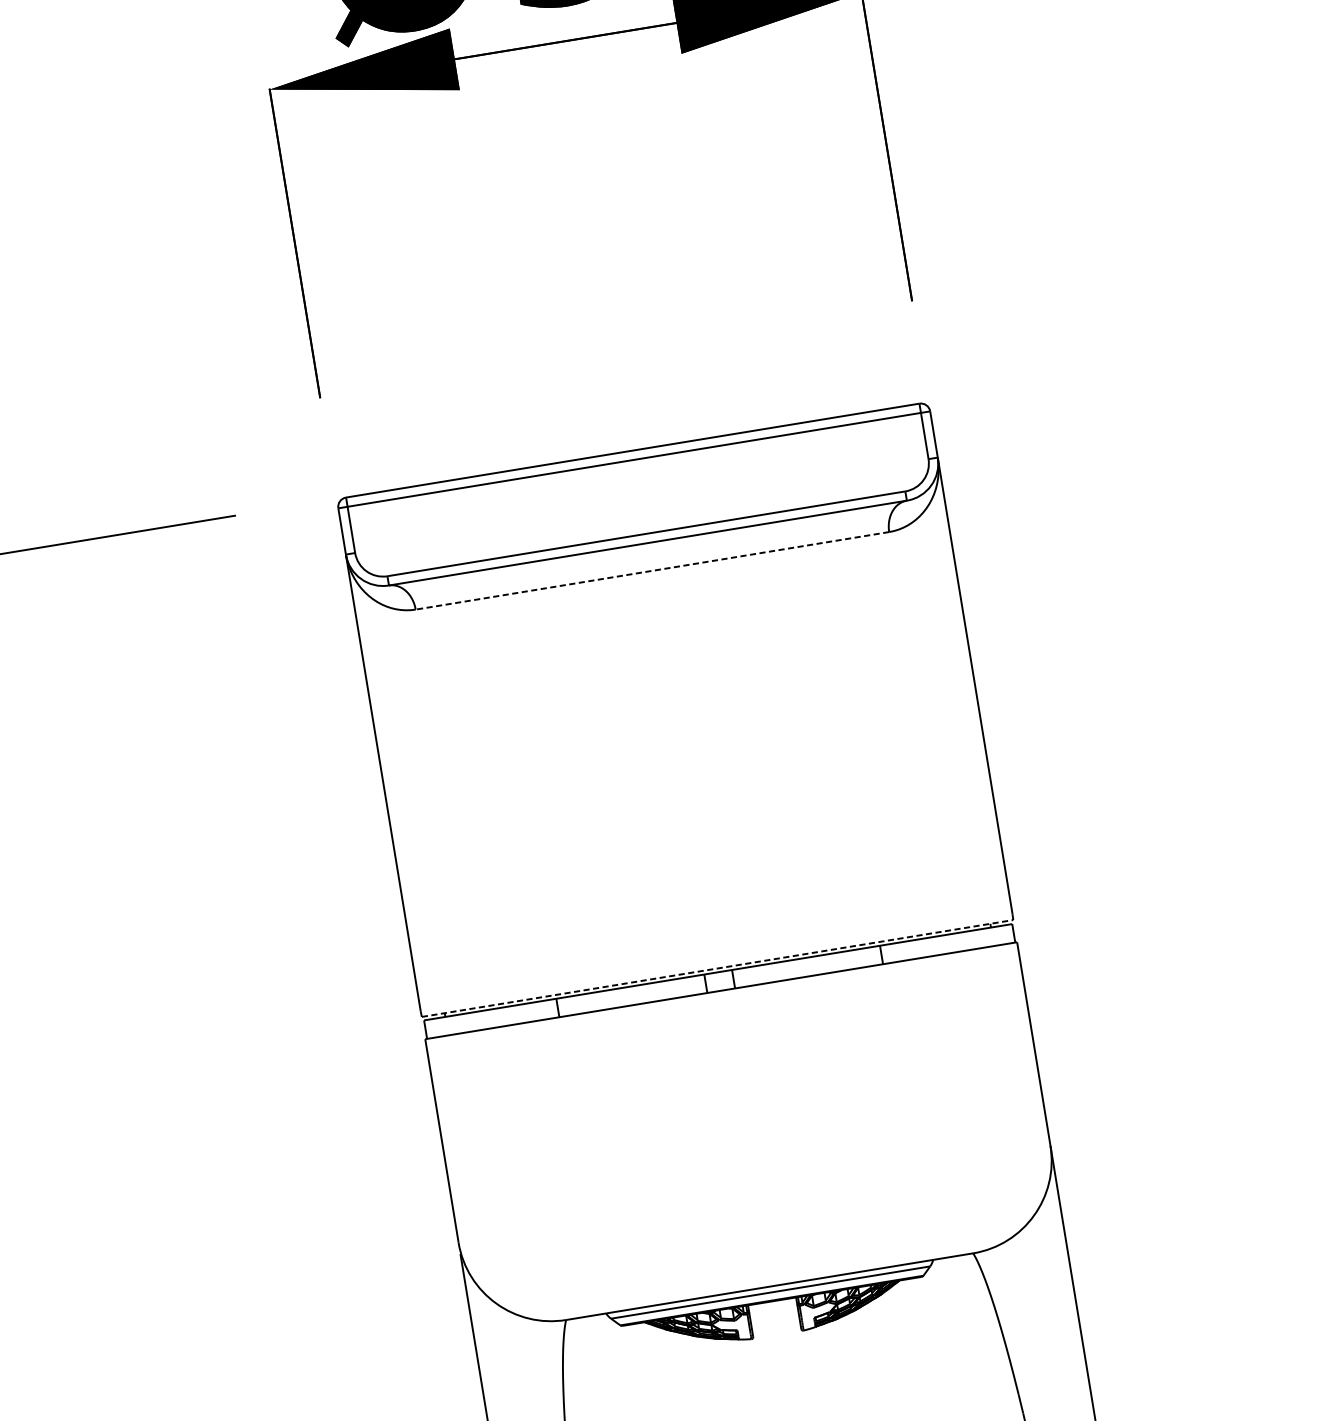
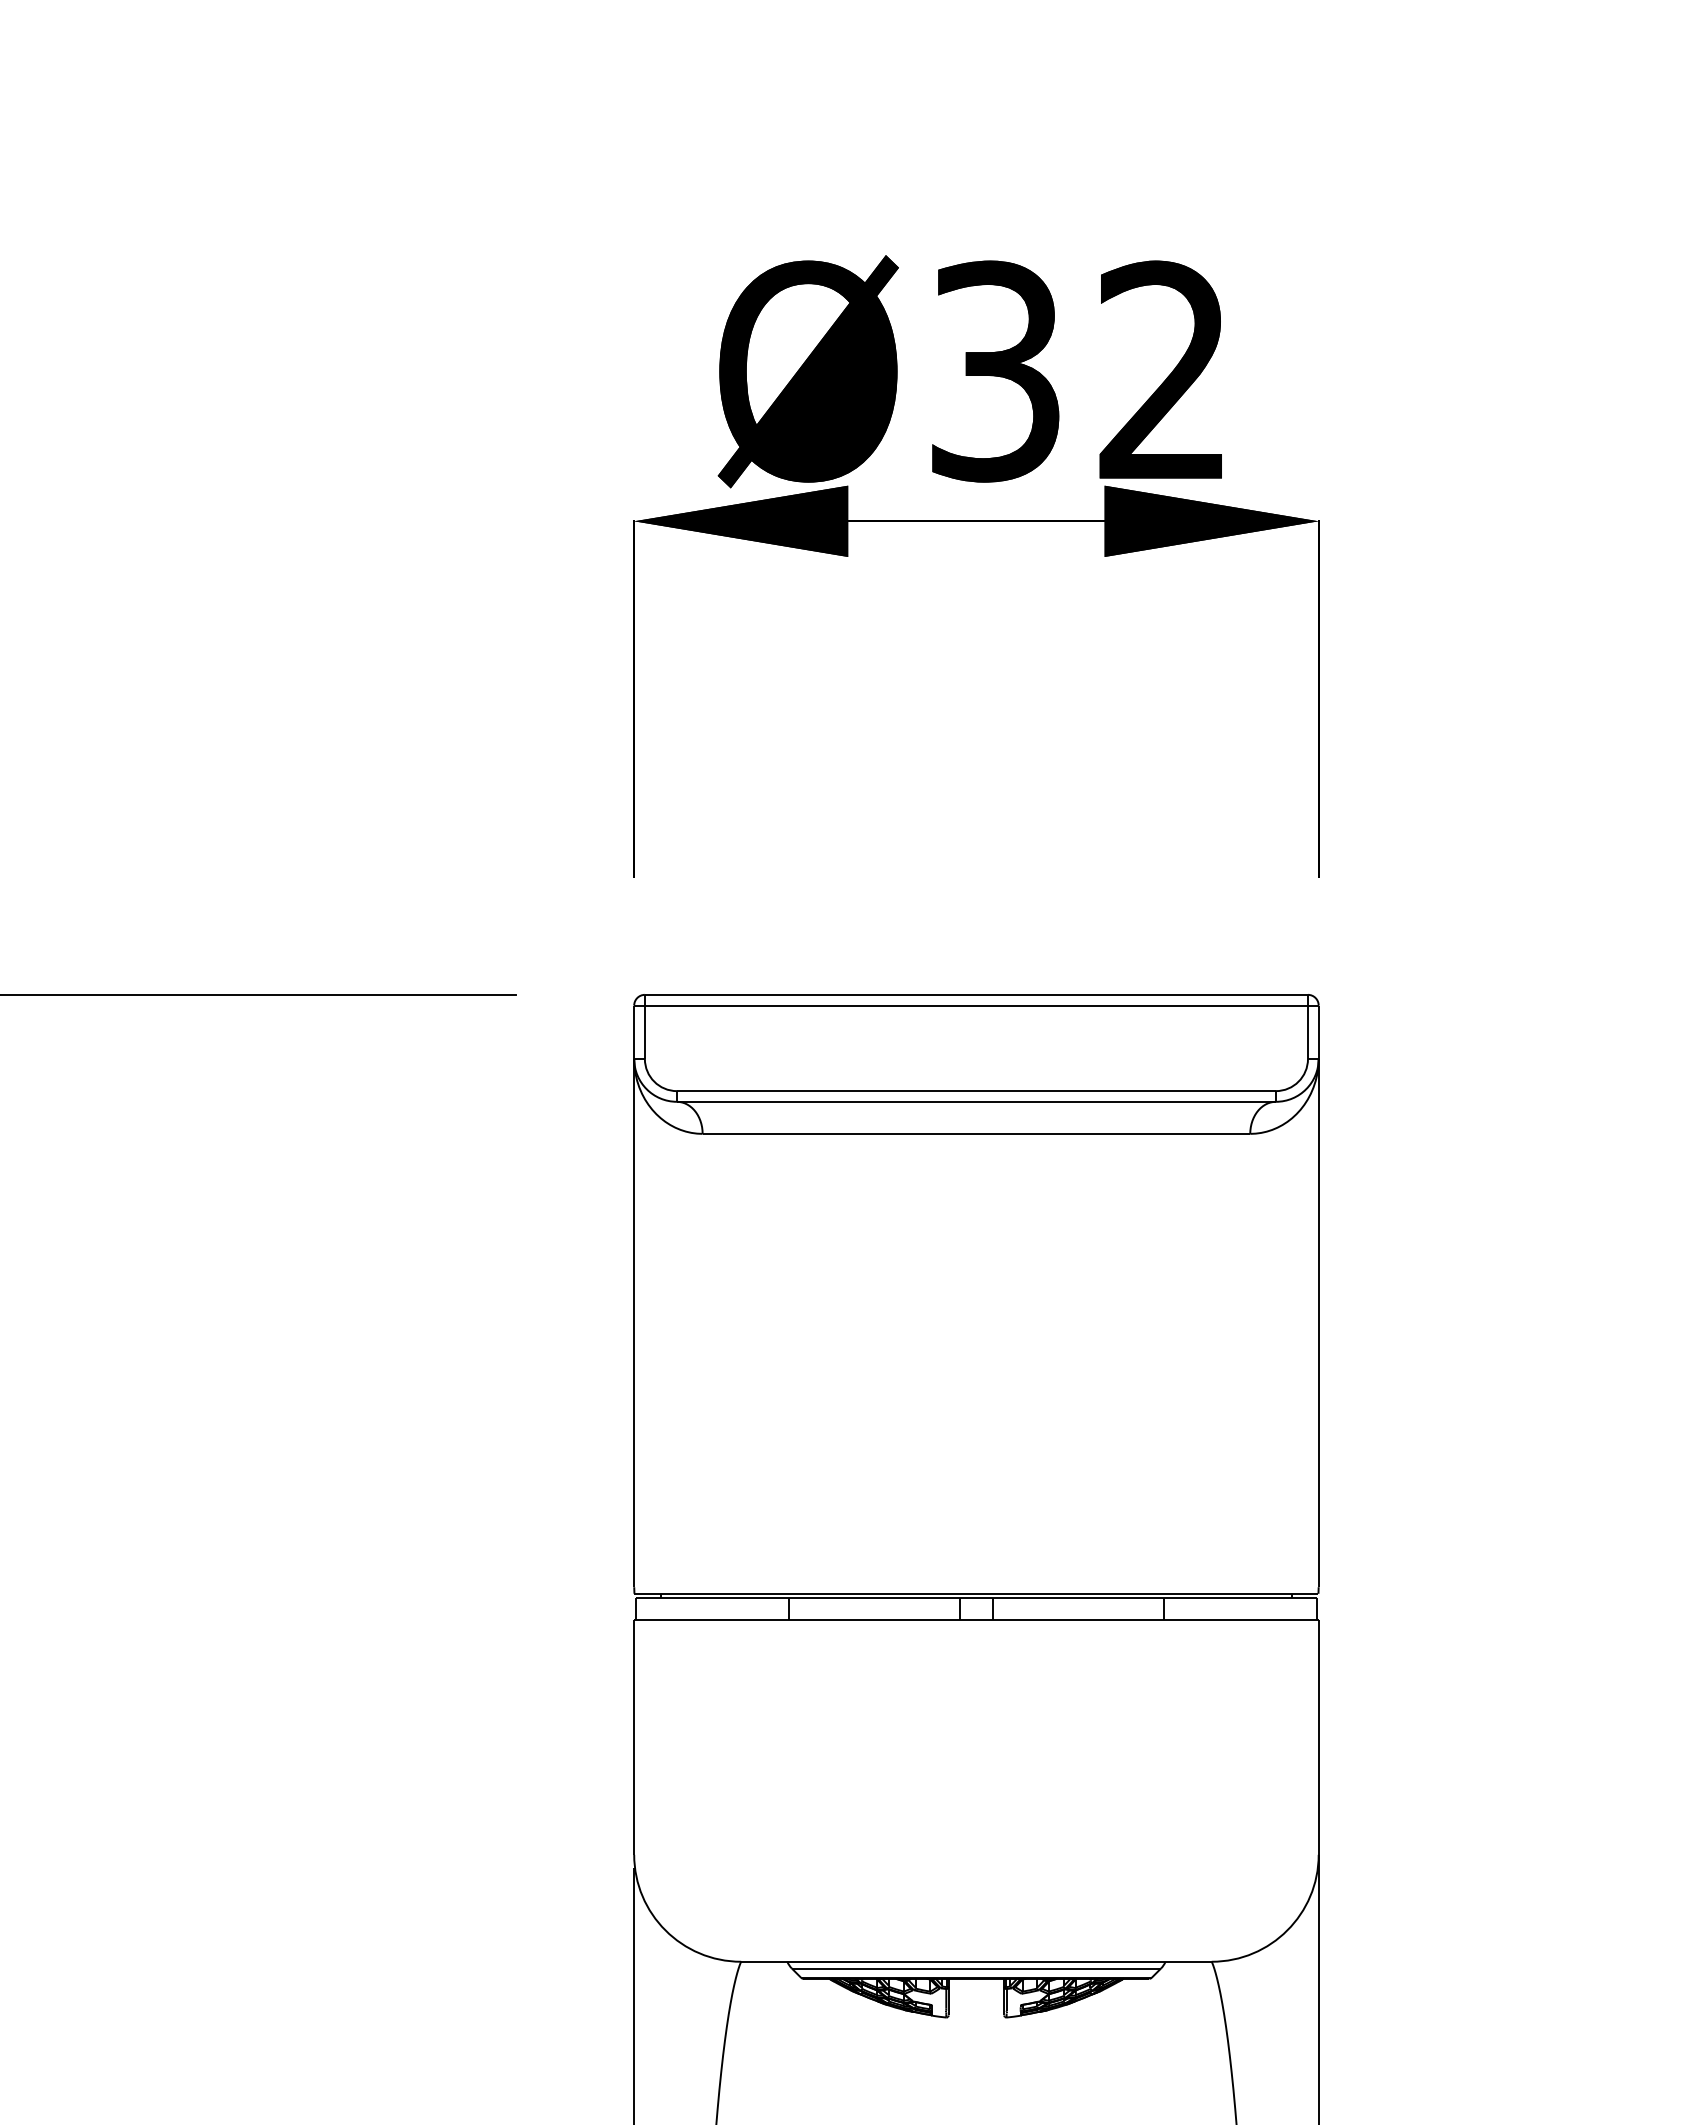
line: (652, 570) -> (976, 1133), dashed -> solid
line: (717, 968) -> (976, 1593), dashed -> solid

